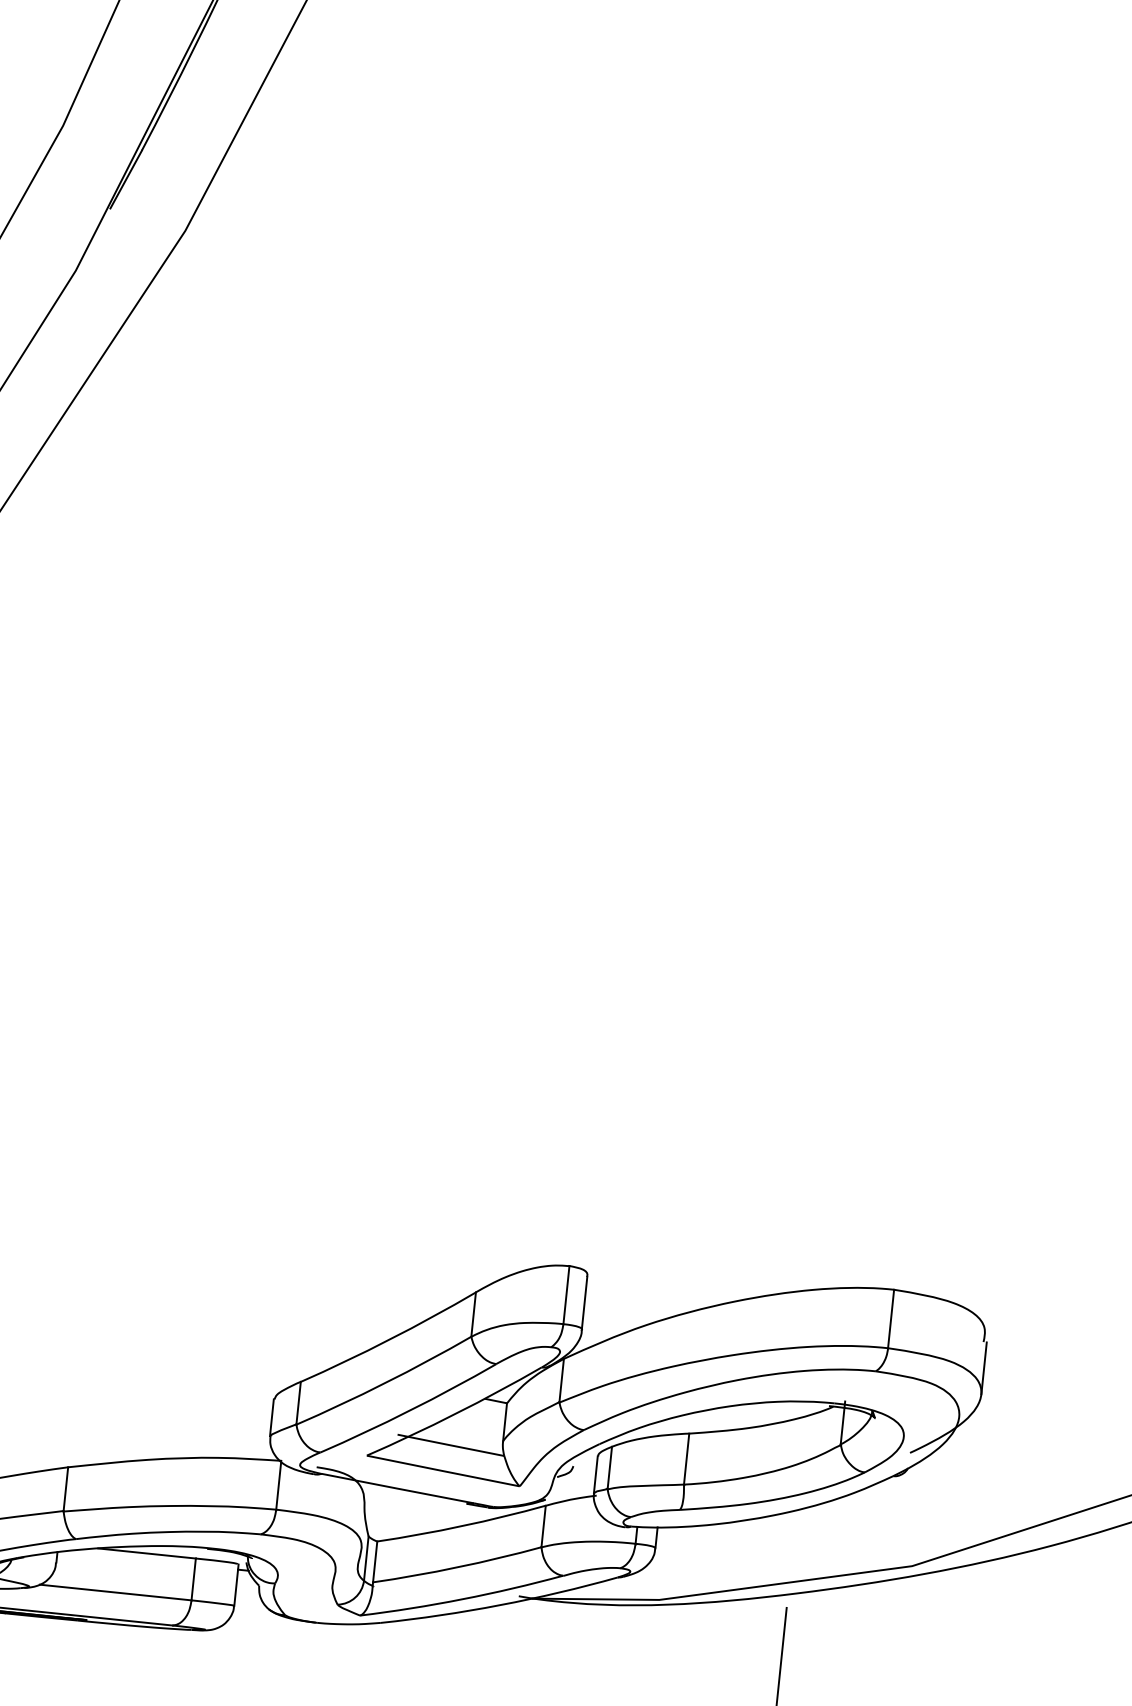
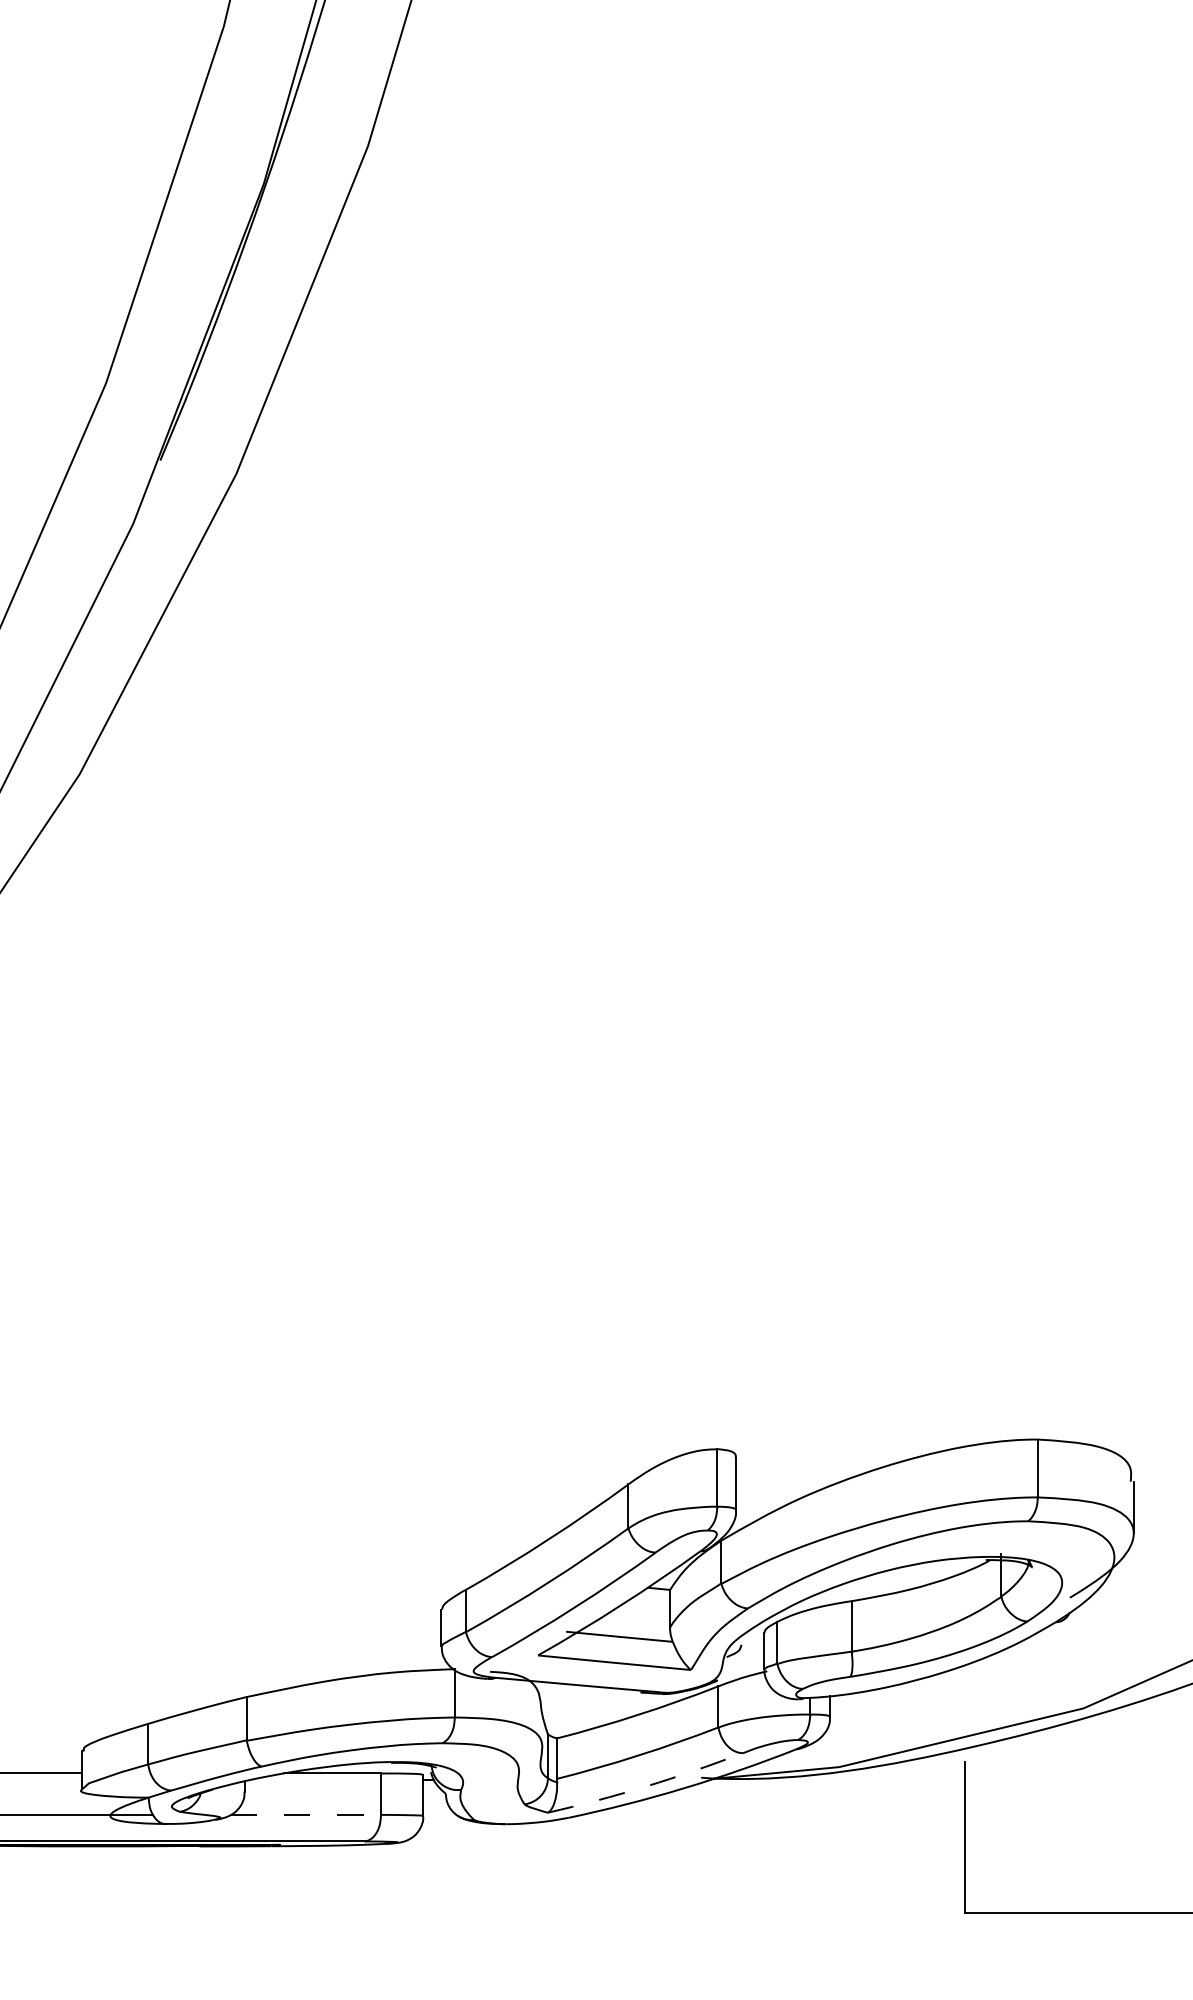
line: (116, 1592) -> (306, 1814), solid -> dashed
arc: (462, 1599) -> (646, 1786), solid -> dashed

